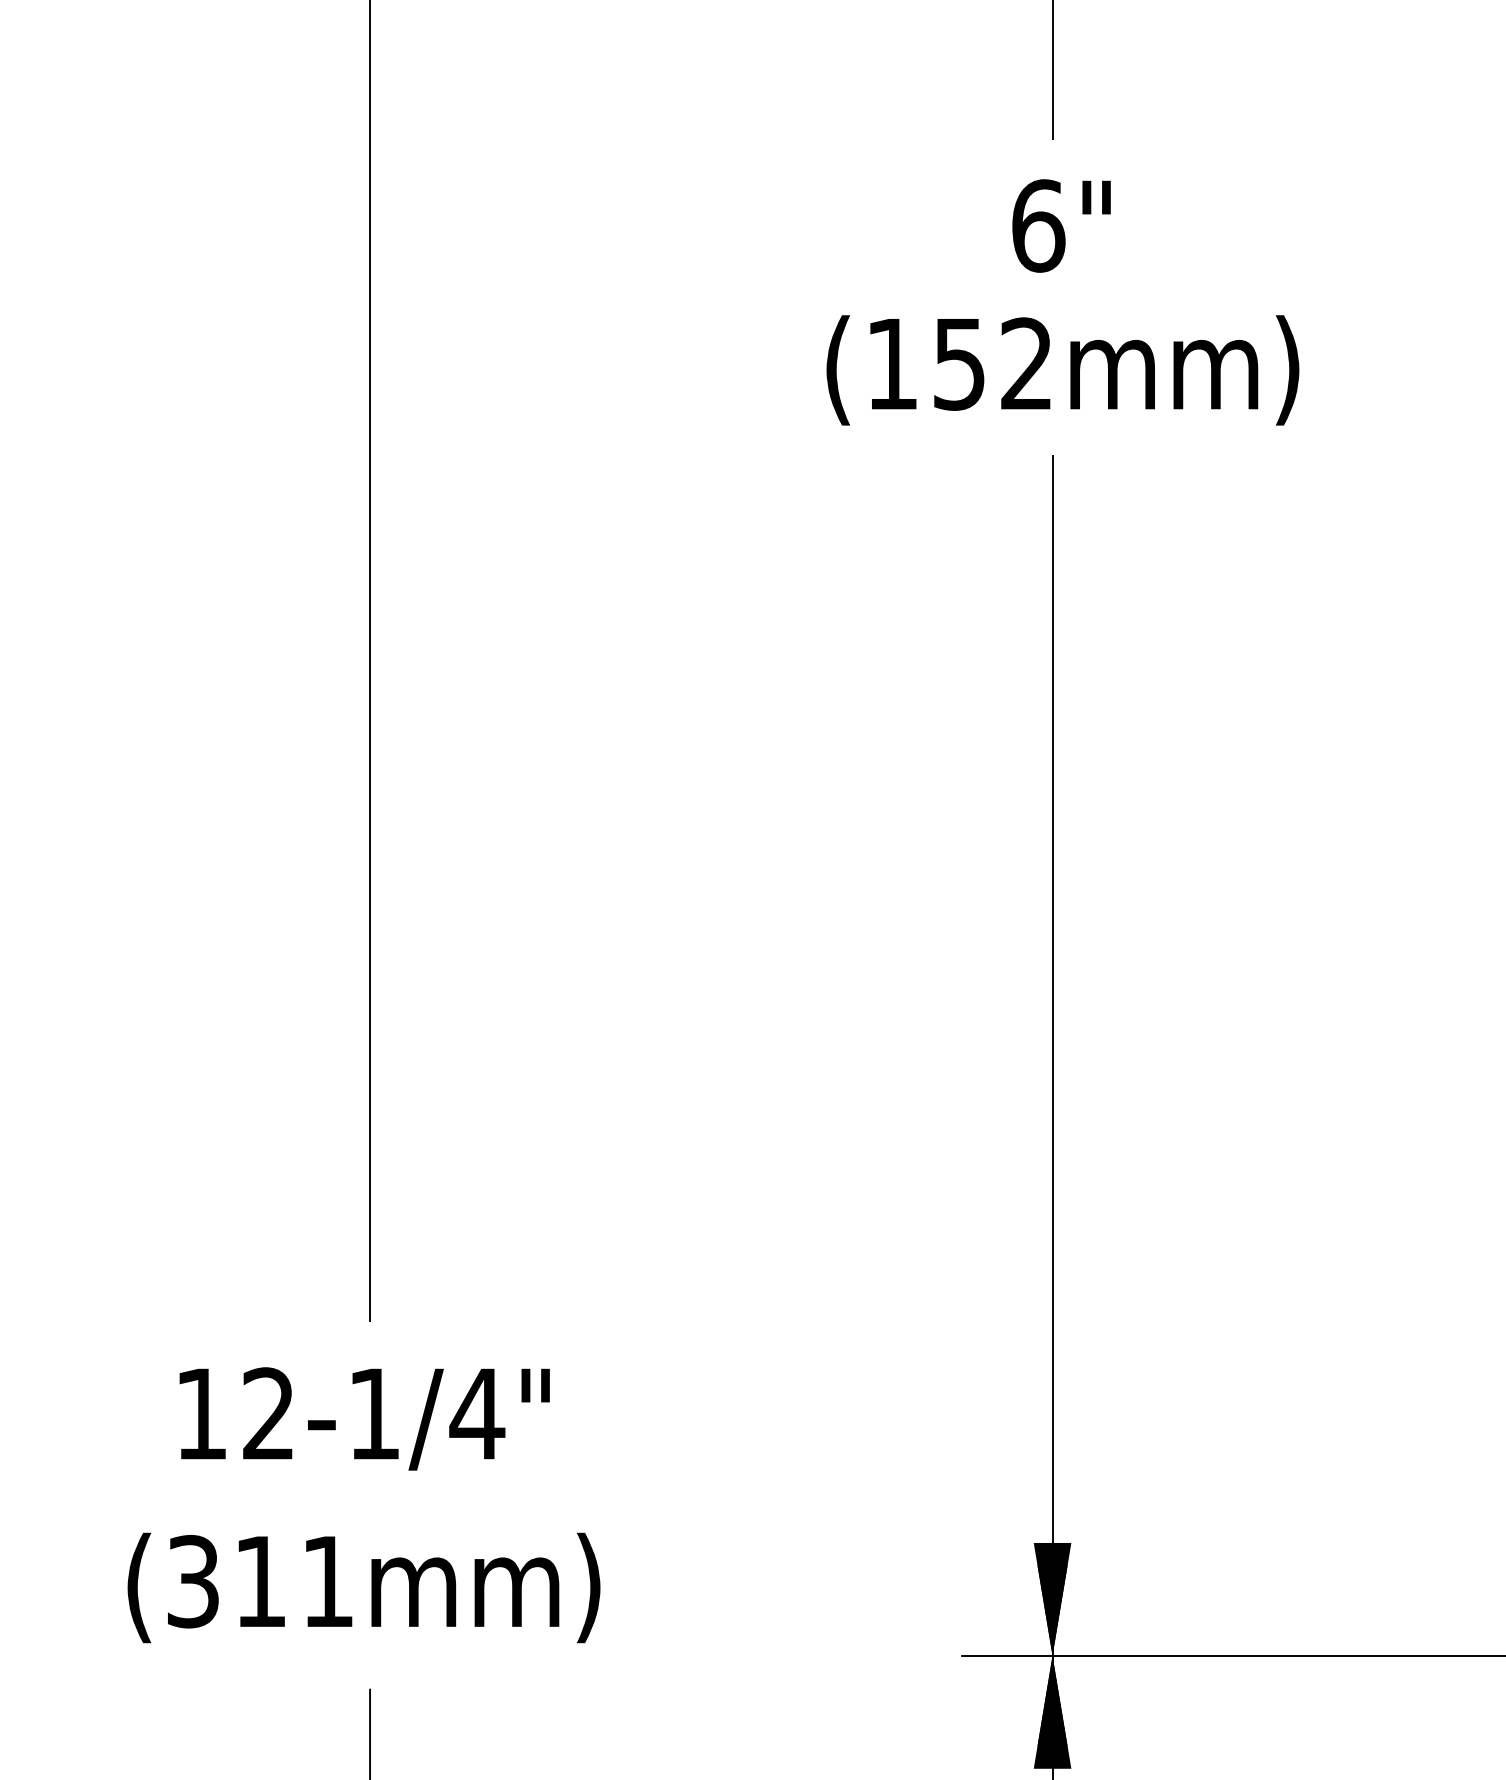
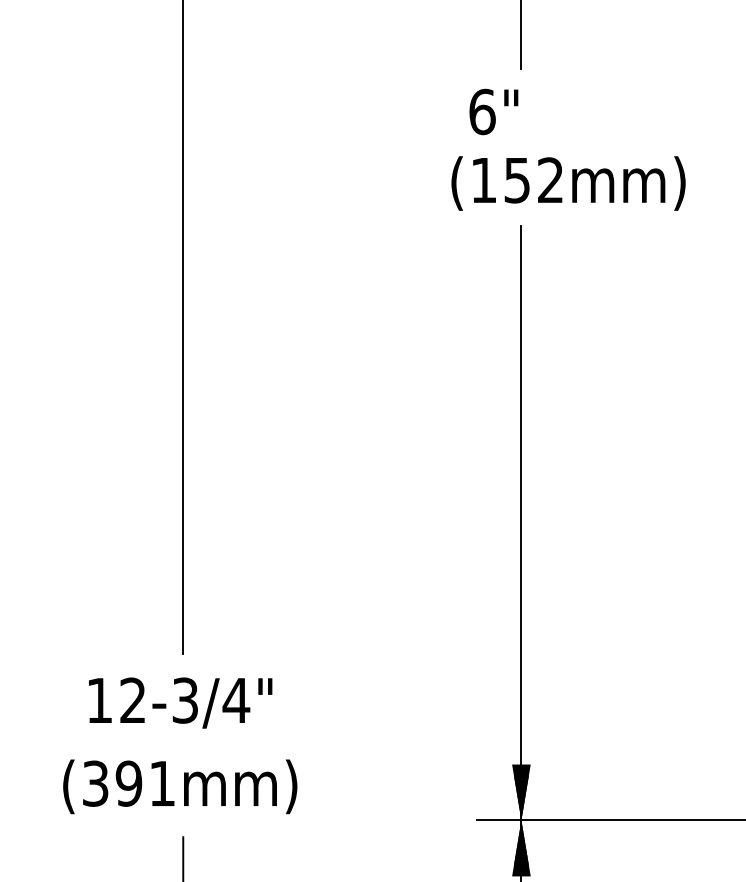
text: (1060, 225) -> (493, 111), moved
text: (1062, 370) -> (568, 183), moved
text: (372, 1413) -> (184, 700), 12-1/4" -> 12-3/4"
text: (259, 1581) -> (128, 783), (311mm) -> (391mm)

